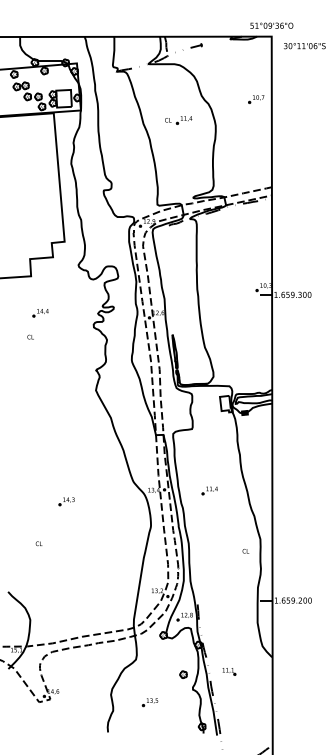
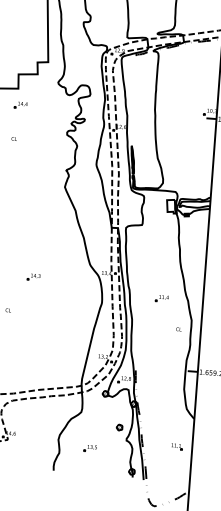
part: (40, 313) -> (20, 105), moved
part: (209, 490) -> (161, 298), moved
part: (229, 671) -> (177, 446), moved

